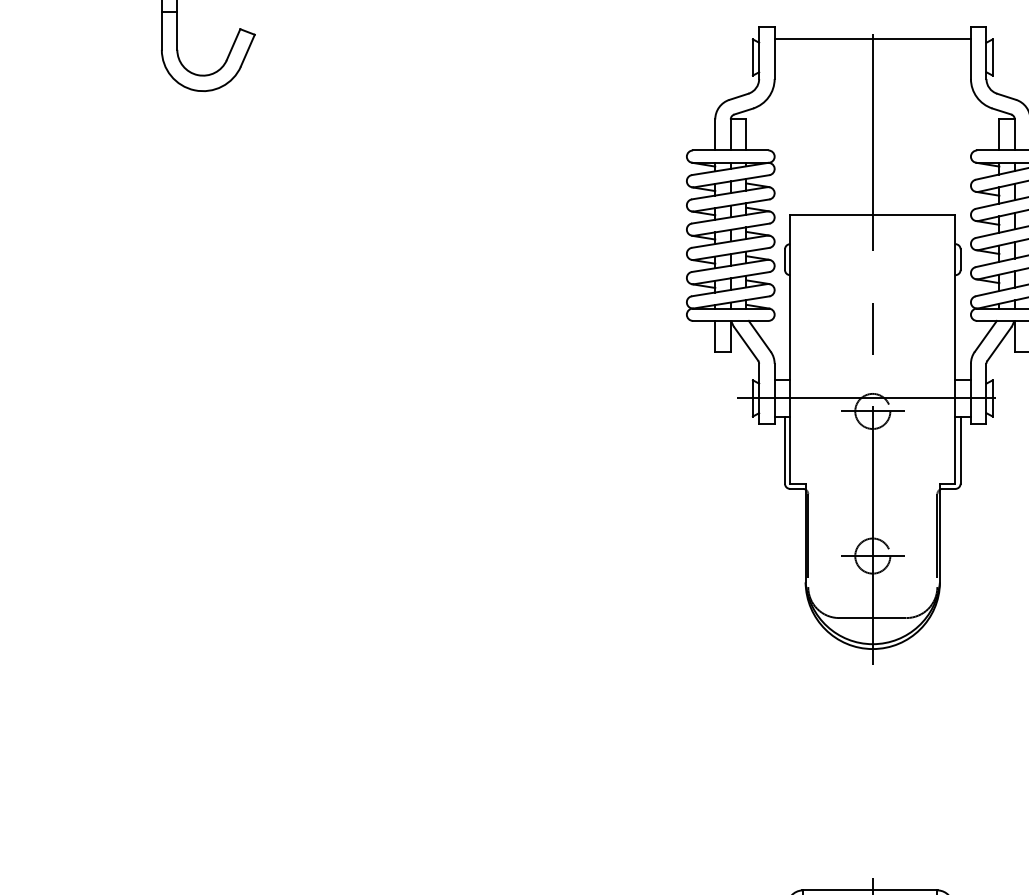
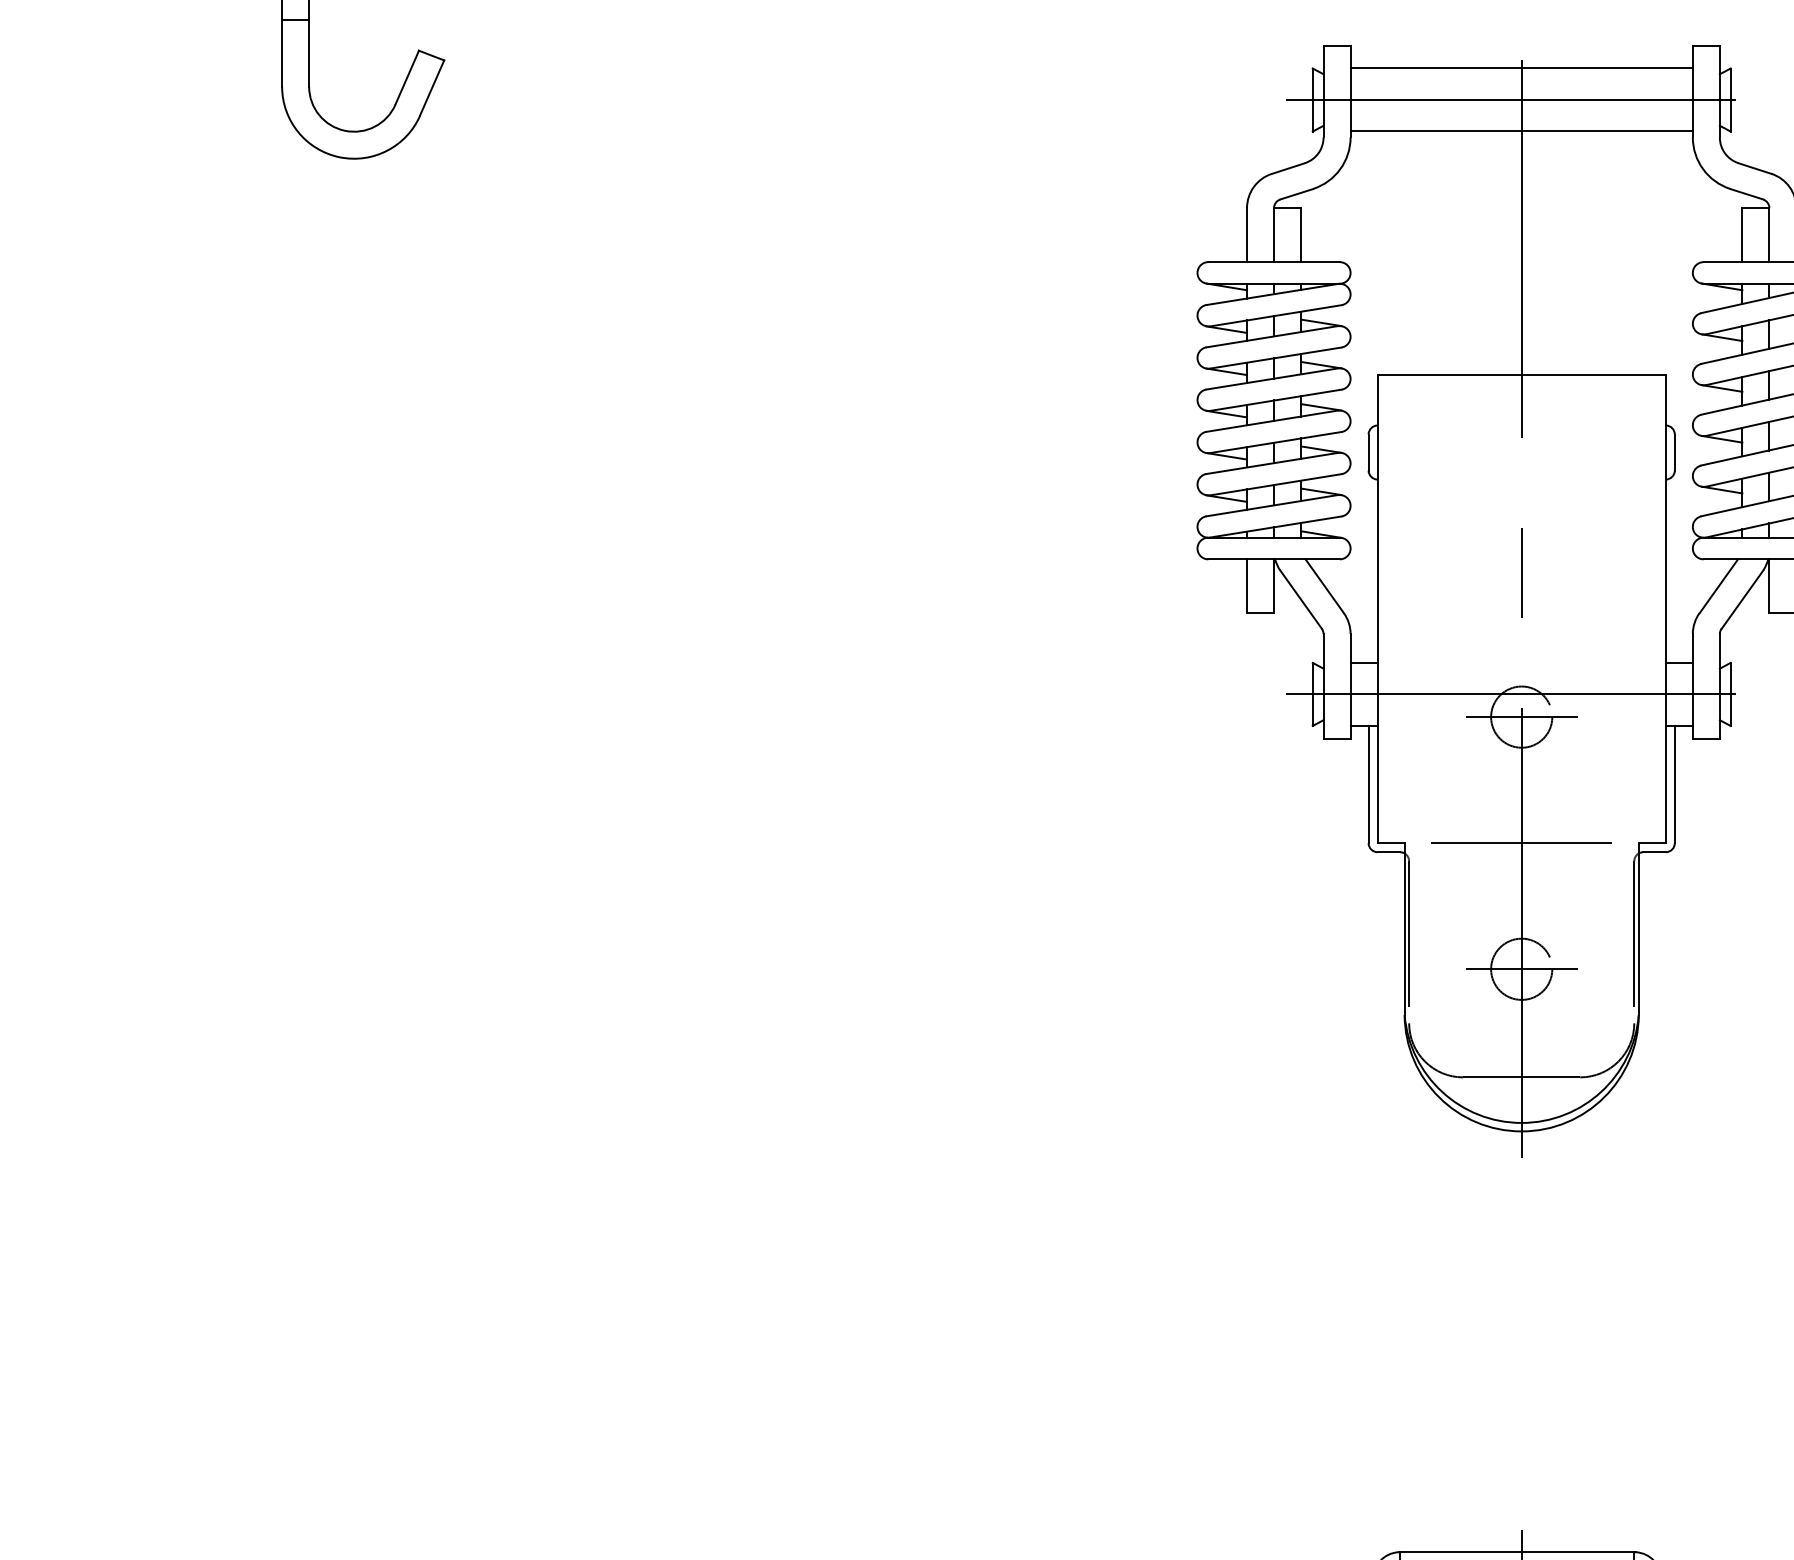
line: (872, 57) -> (1521, 100), added
line: (872, 75) -> (1521, 131), added
line: (872, 483) -> (1521, 842), added

